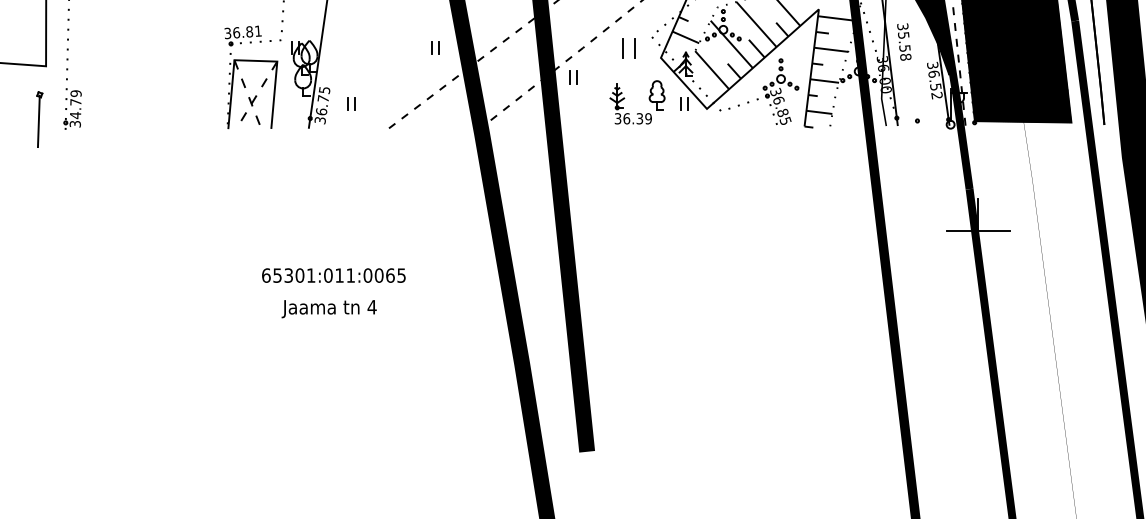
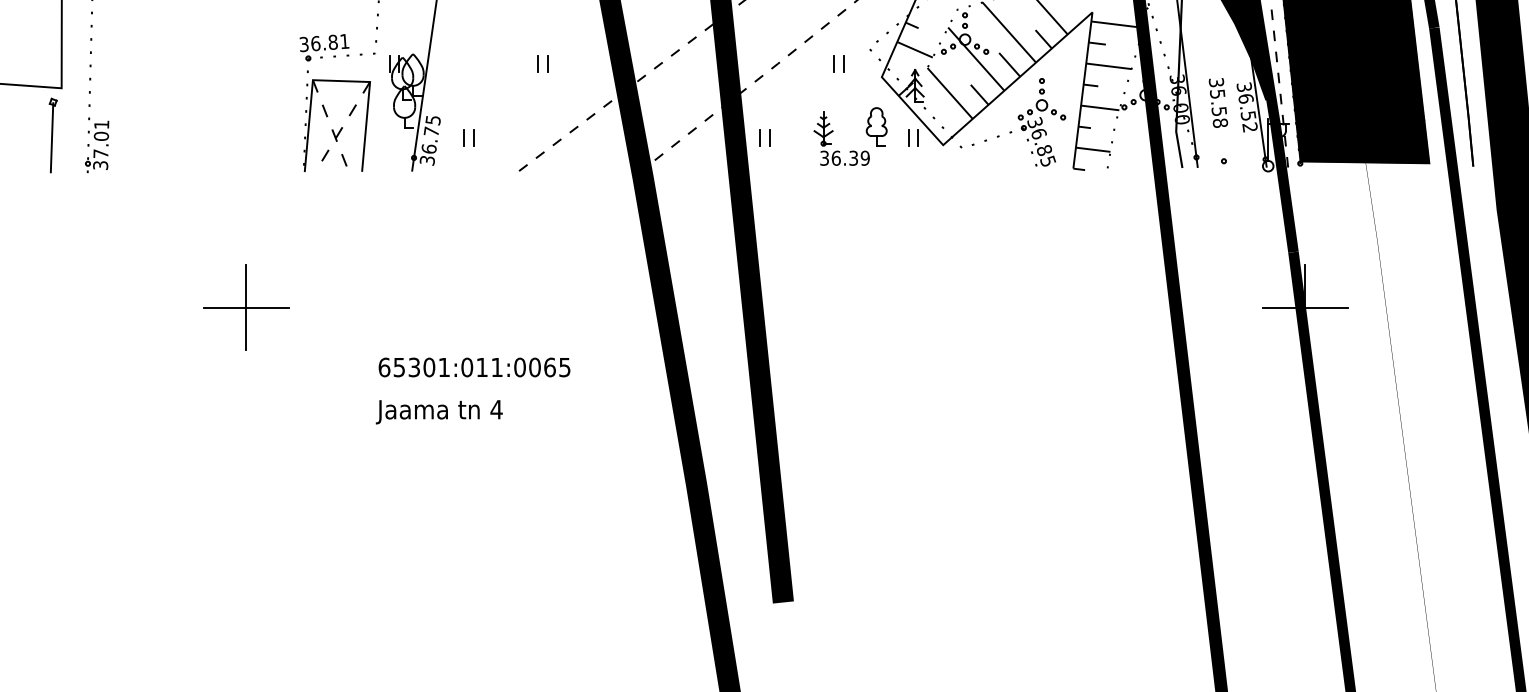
text: (903, 41) -> (1217, 102), moved
part: (435, 47) -> (542, 63), moved
part: (628, 47) -> (838, 63), size x0.62
part: (573, 76) -> (764, 137), moved
text: (75, 104) -> (101, 139), 34.79 -> 37.01
part: (39, 119) -> (52, 135), moved
part: (184, 230) -> (246, 307), added
text: (333, 275) -> (474, 367), moved

